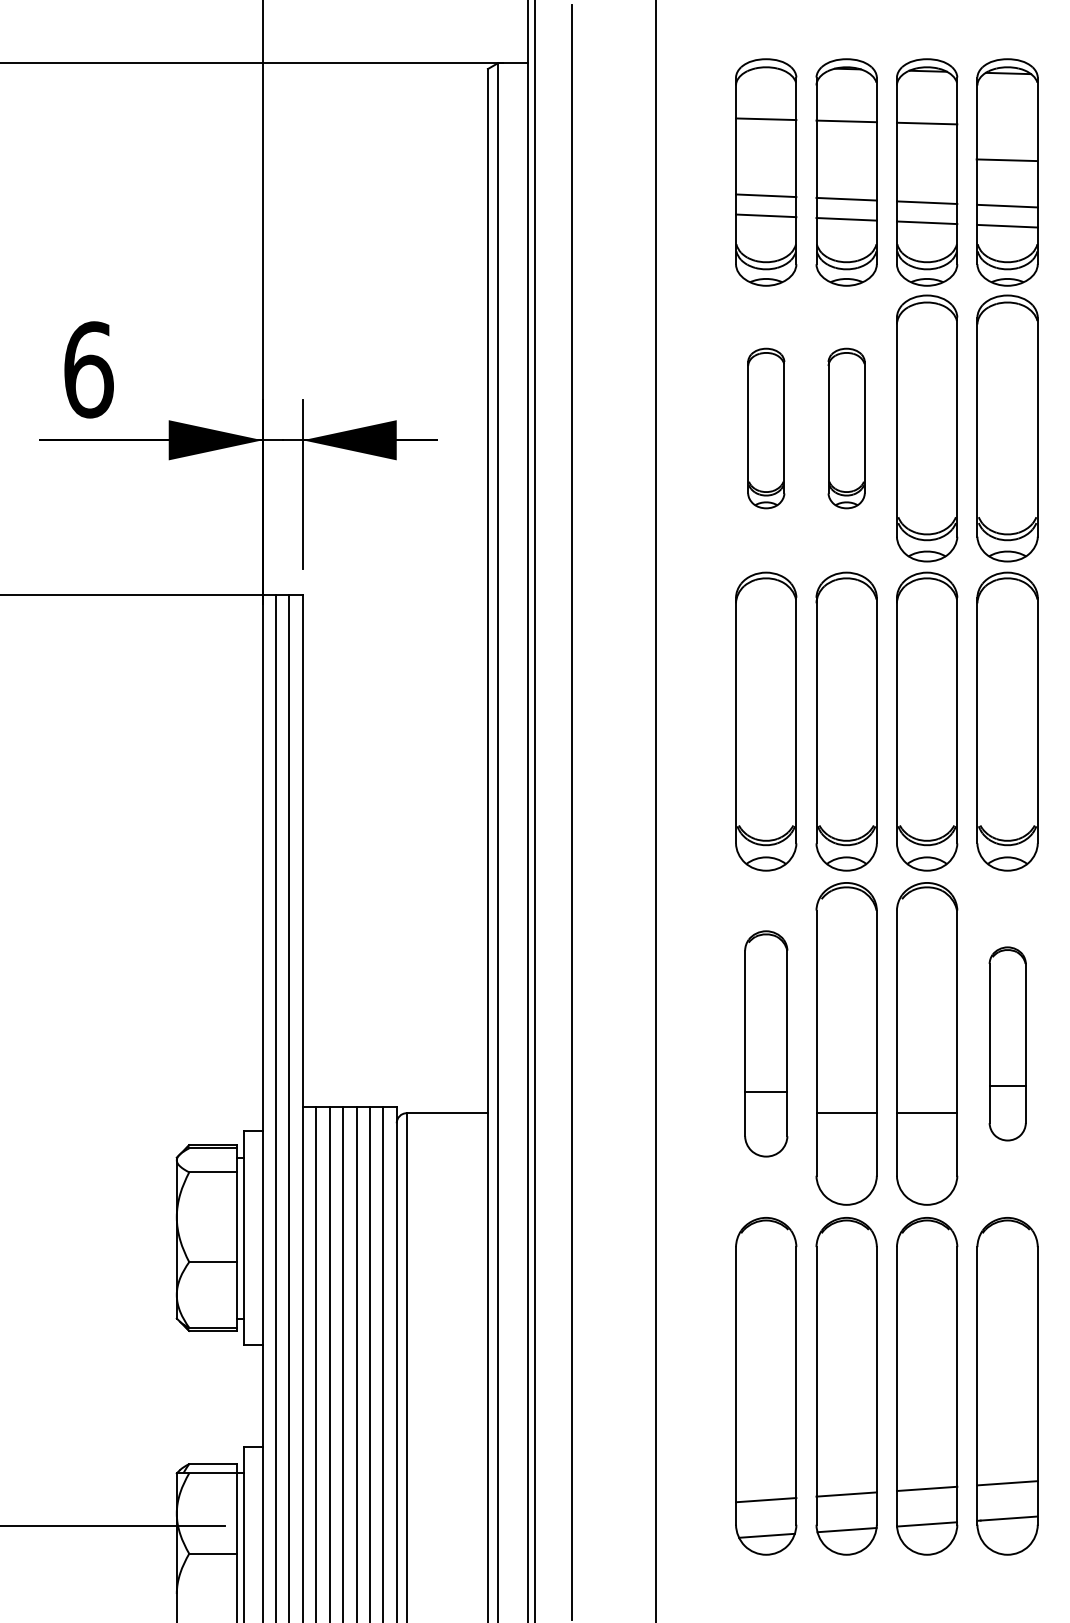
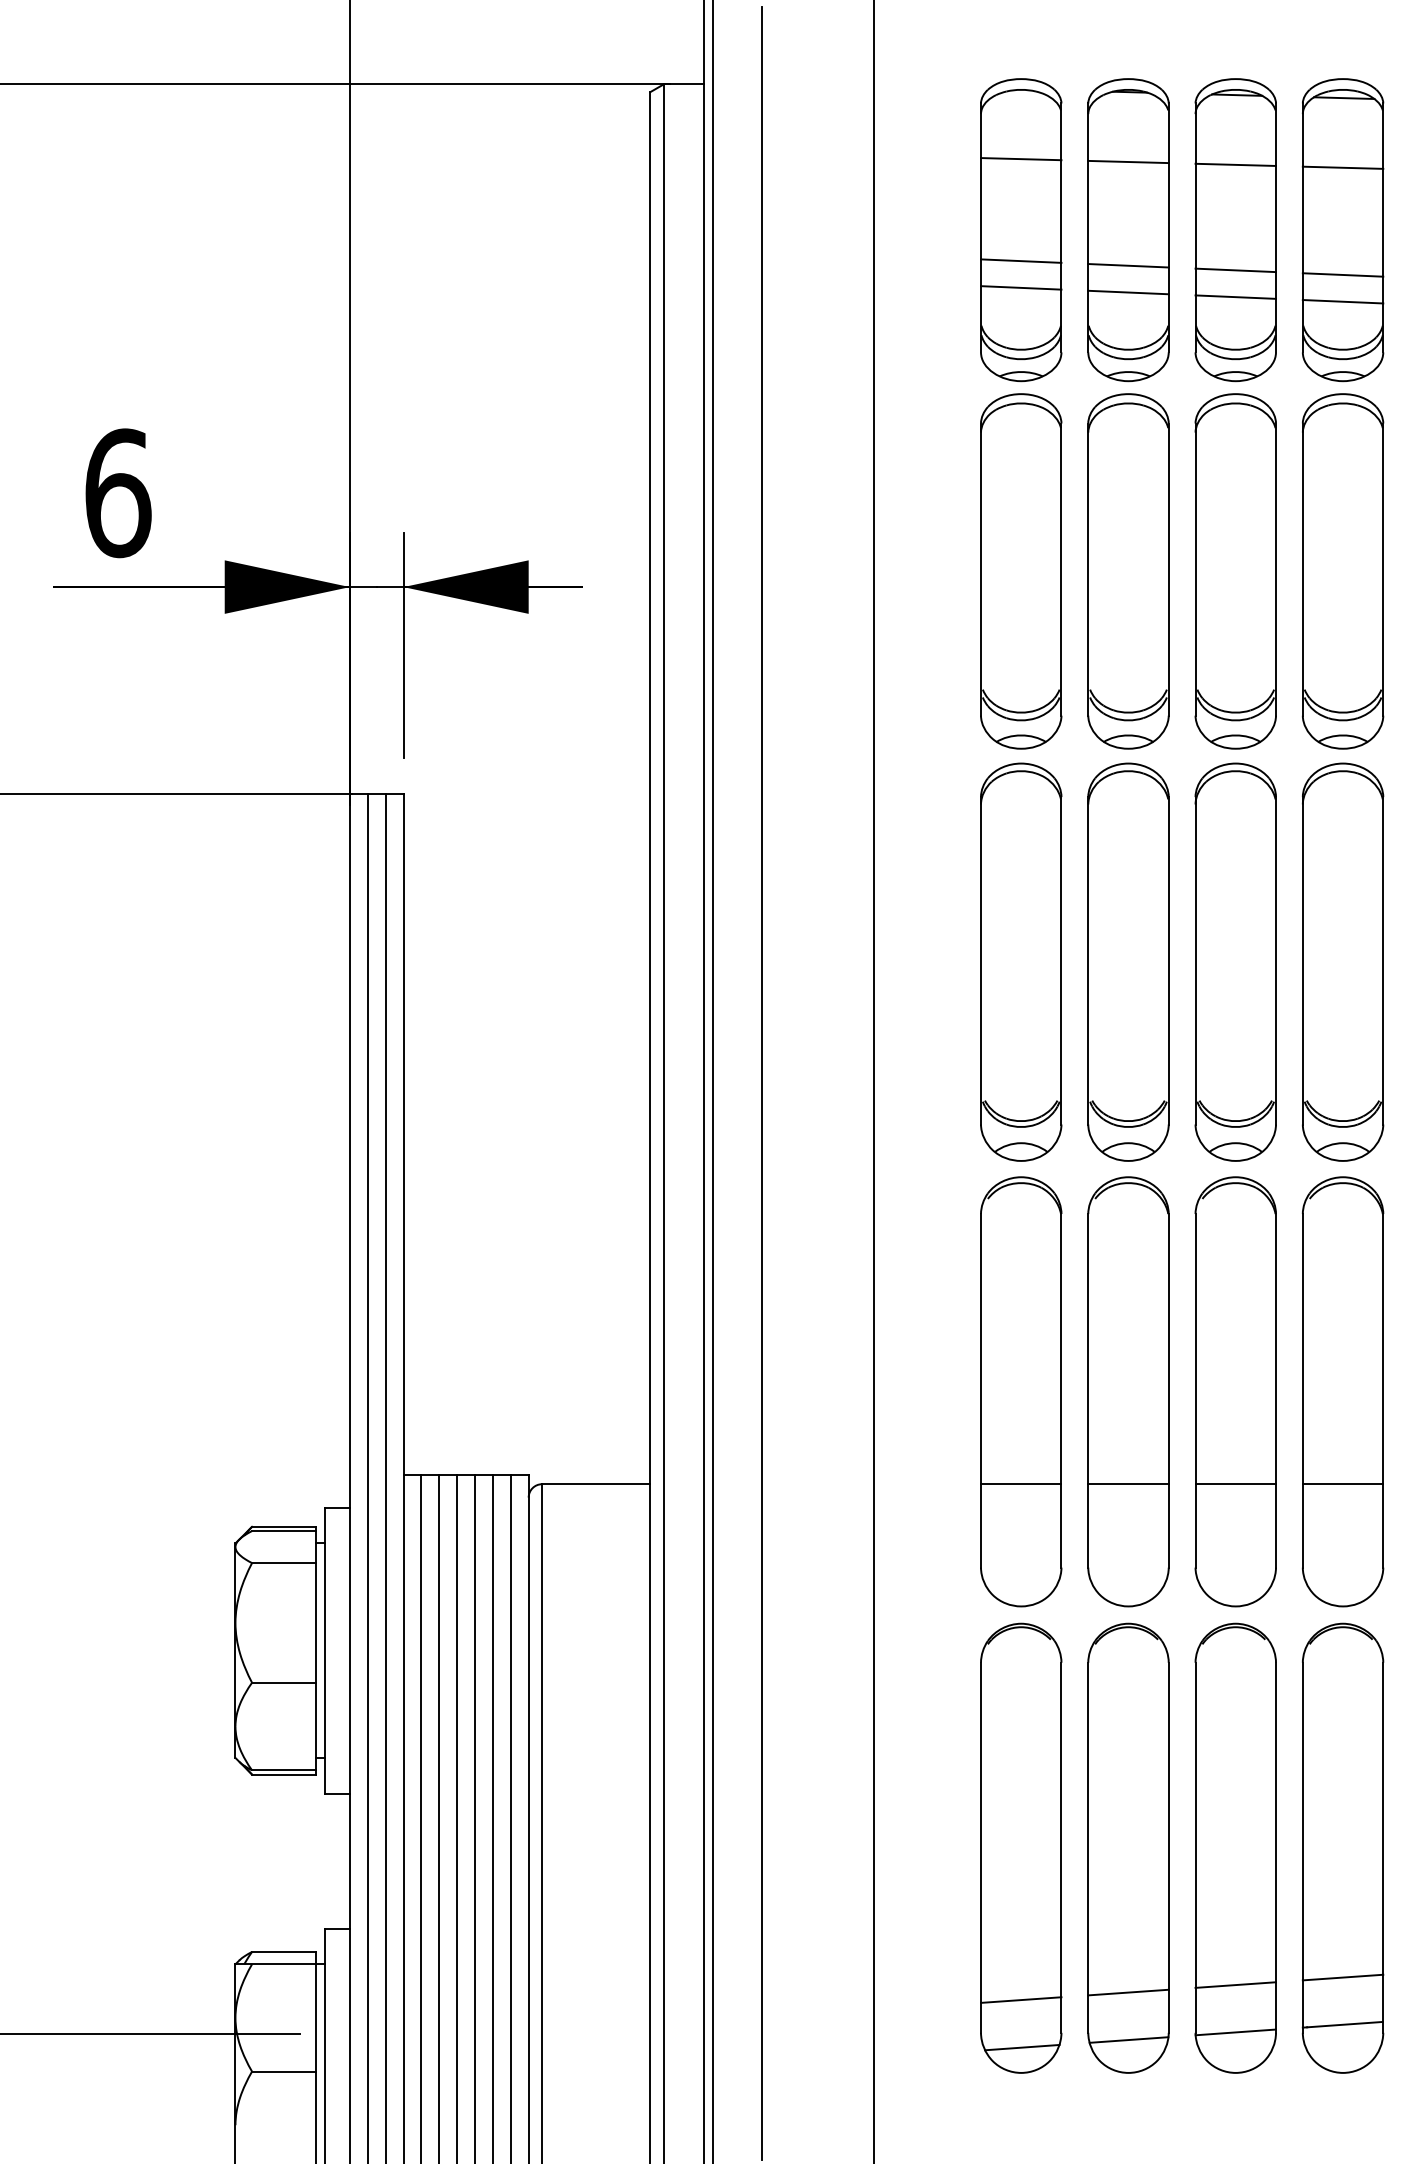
line: (1006, 160) -> (1342, 167), moved
part: (766, 428) -> (1021, 571), size x1.67
part: (846, 428) -> (1128, 571), size x1.67
part: (766, 1043) -> (1021, 1391), size x1.43
part: (1007, 1043) -> (1343, 1391), size x1.67

